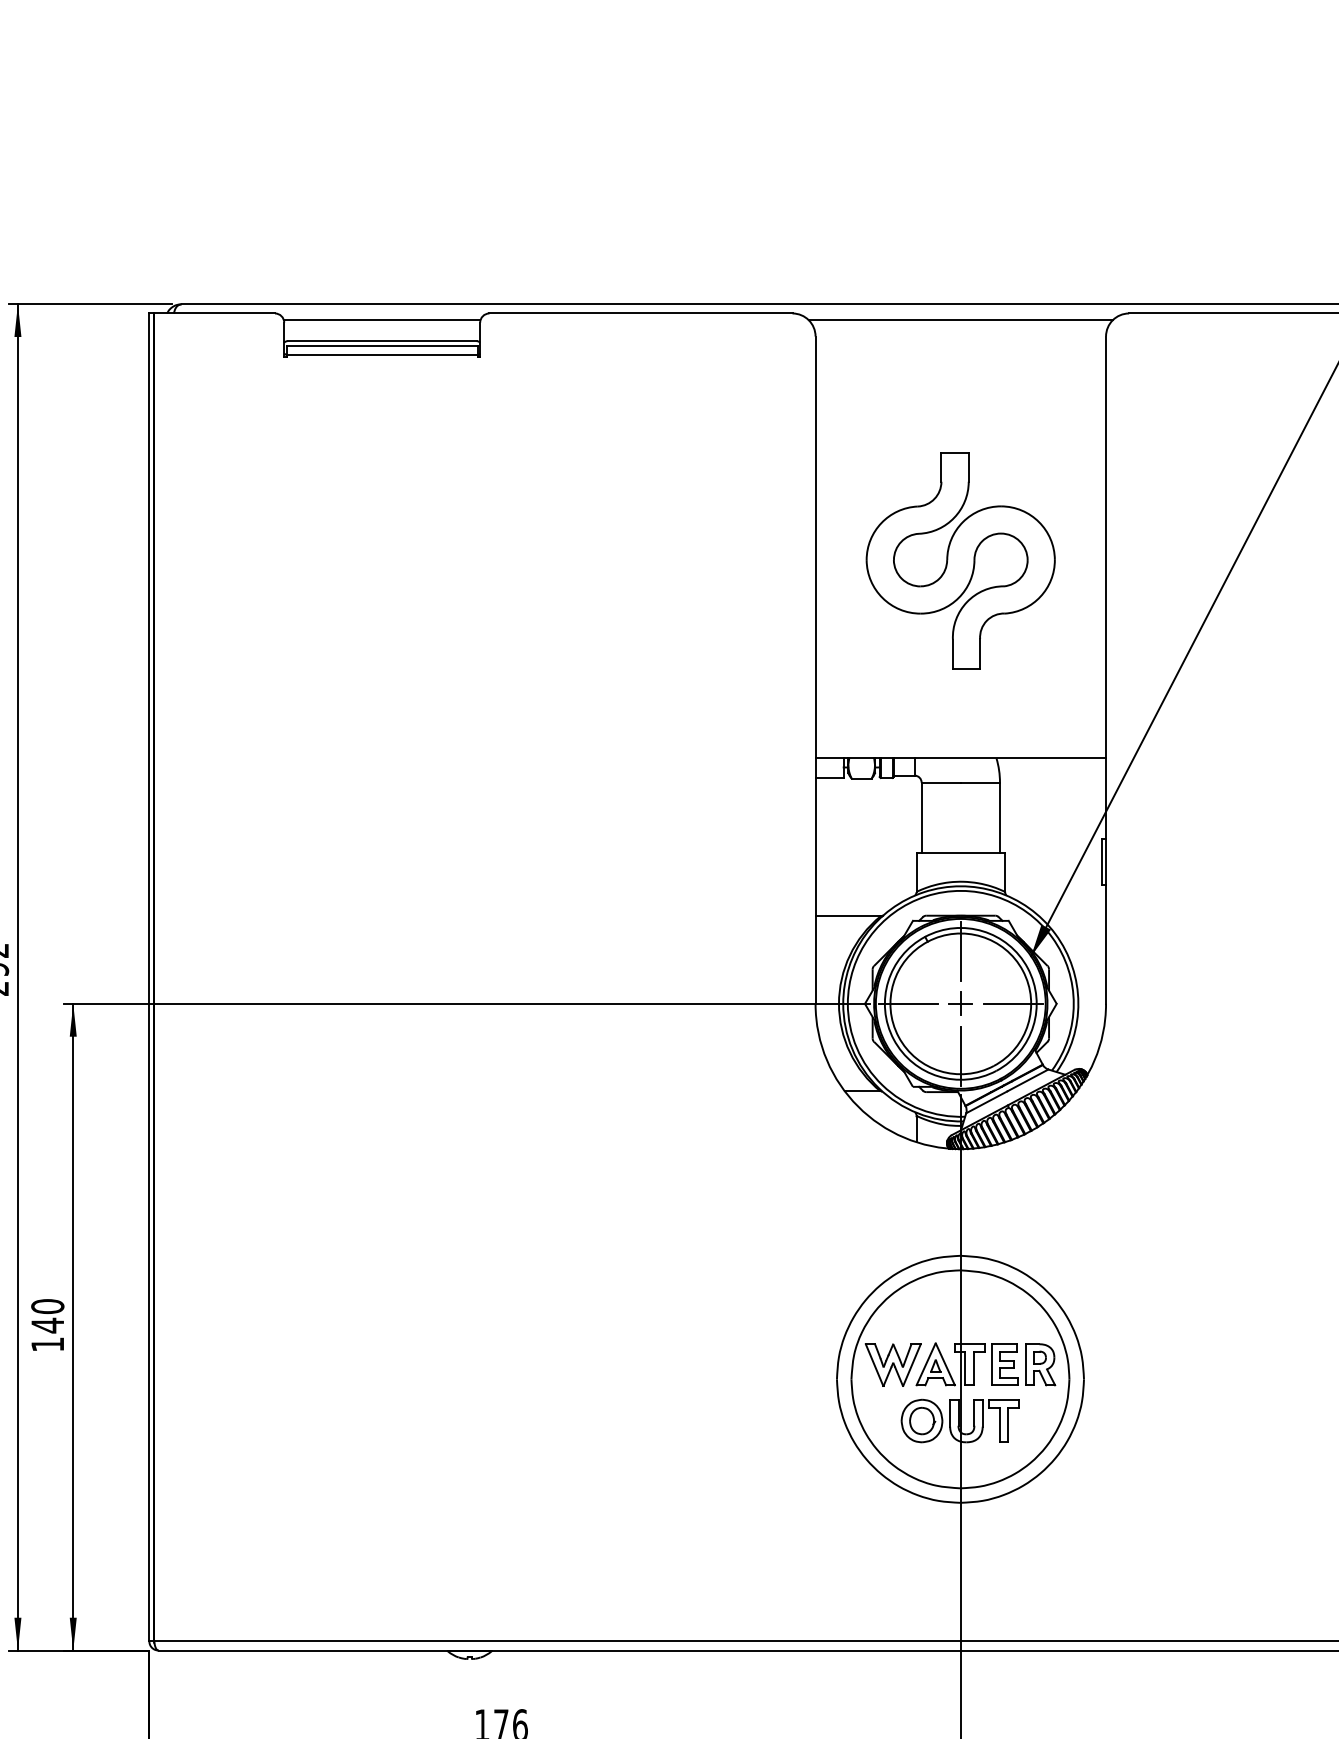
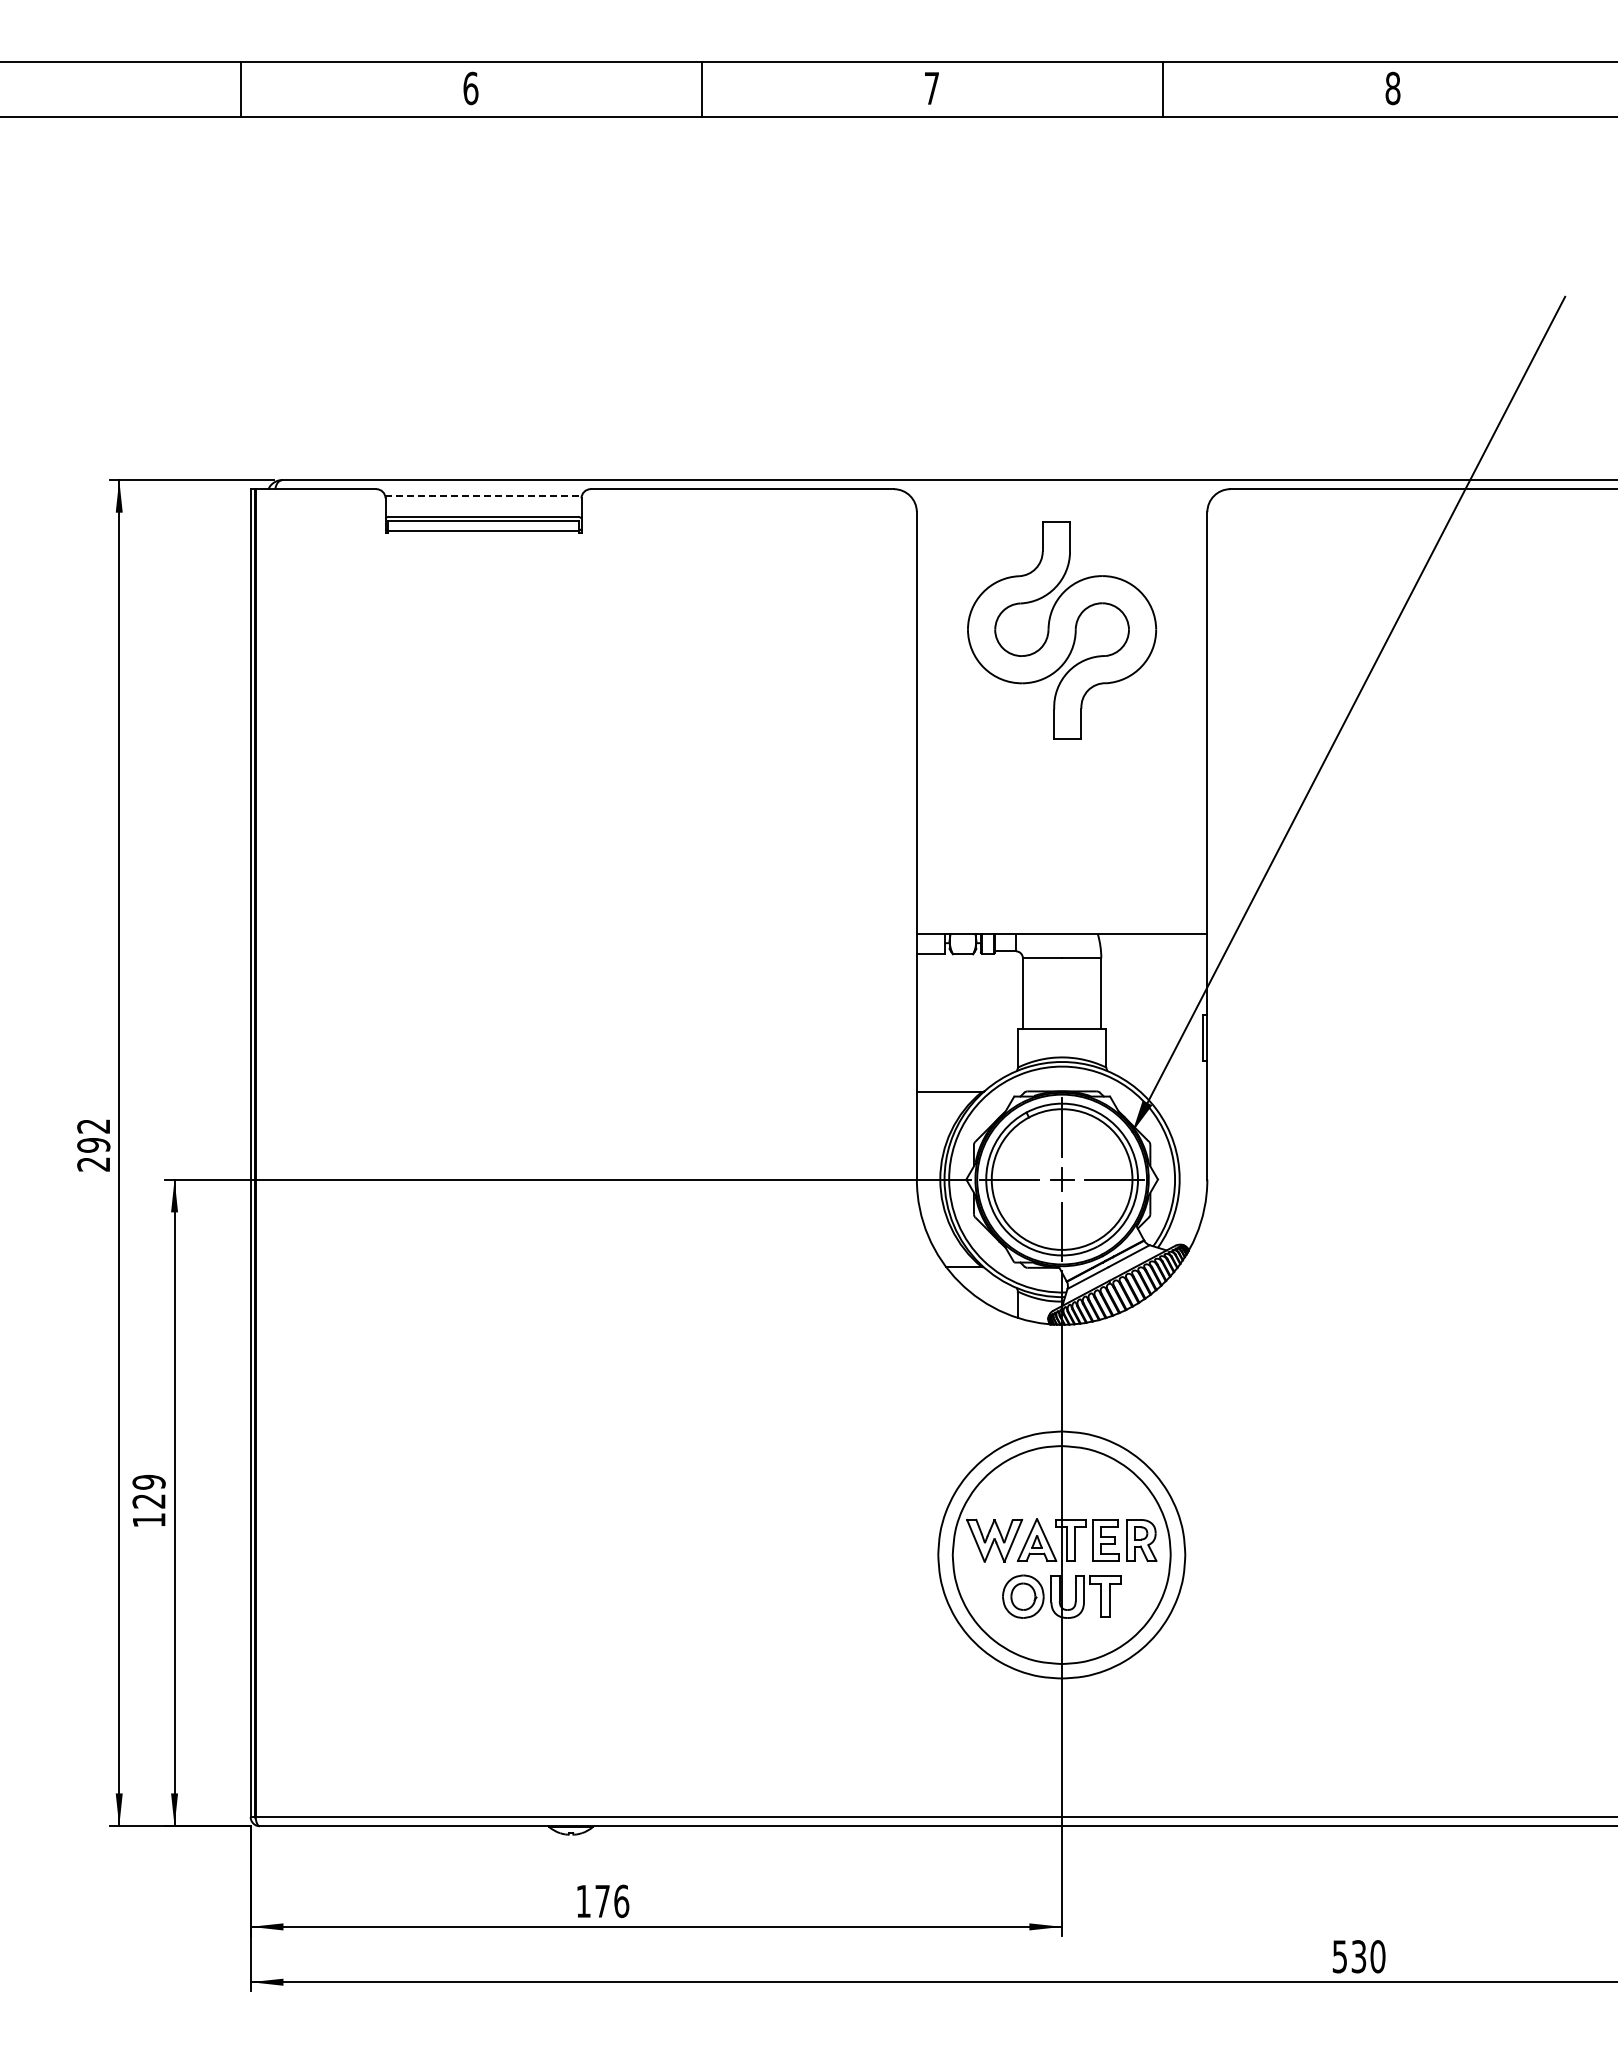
line: (382, 320) -> (483, 496), solid -> dashed
line: (960, 320) -> (1061, 496), removed
part: (961, 560) -> (1062, 630), moved
text: (47, 1315) -> (148, 1491), 140 -> 129

